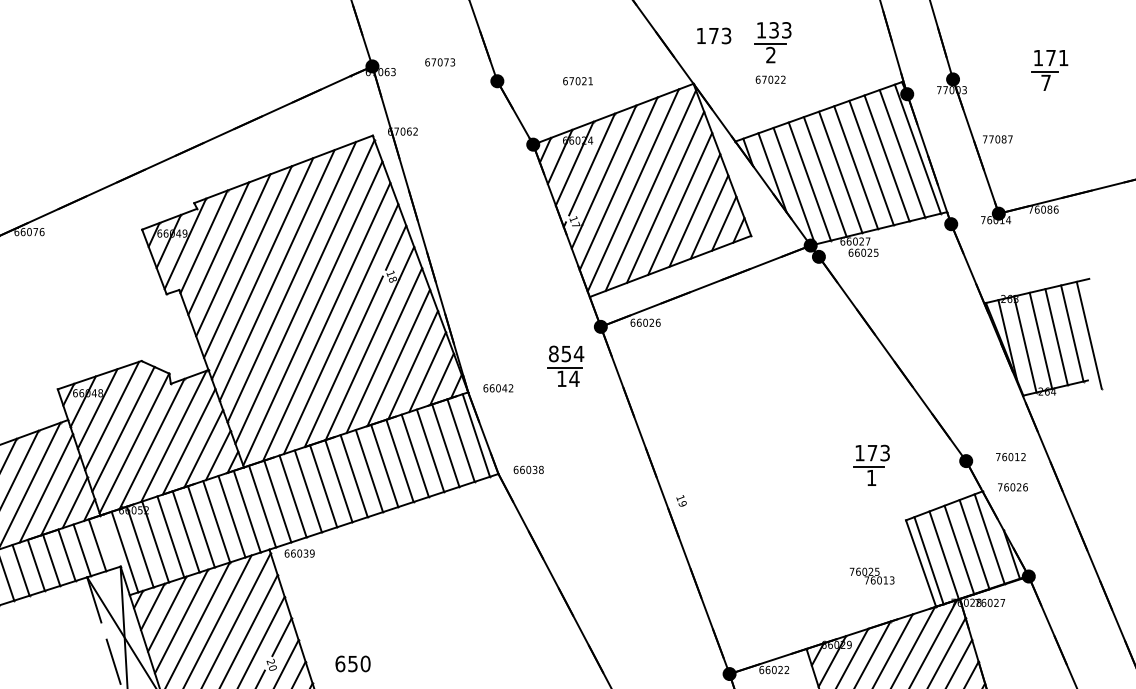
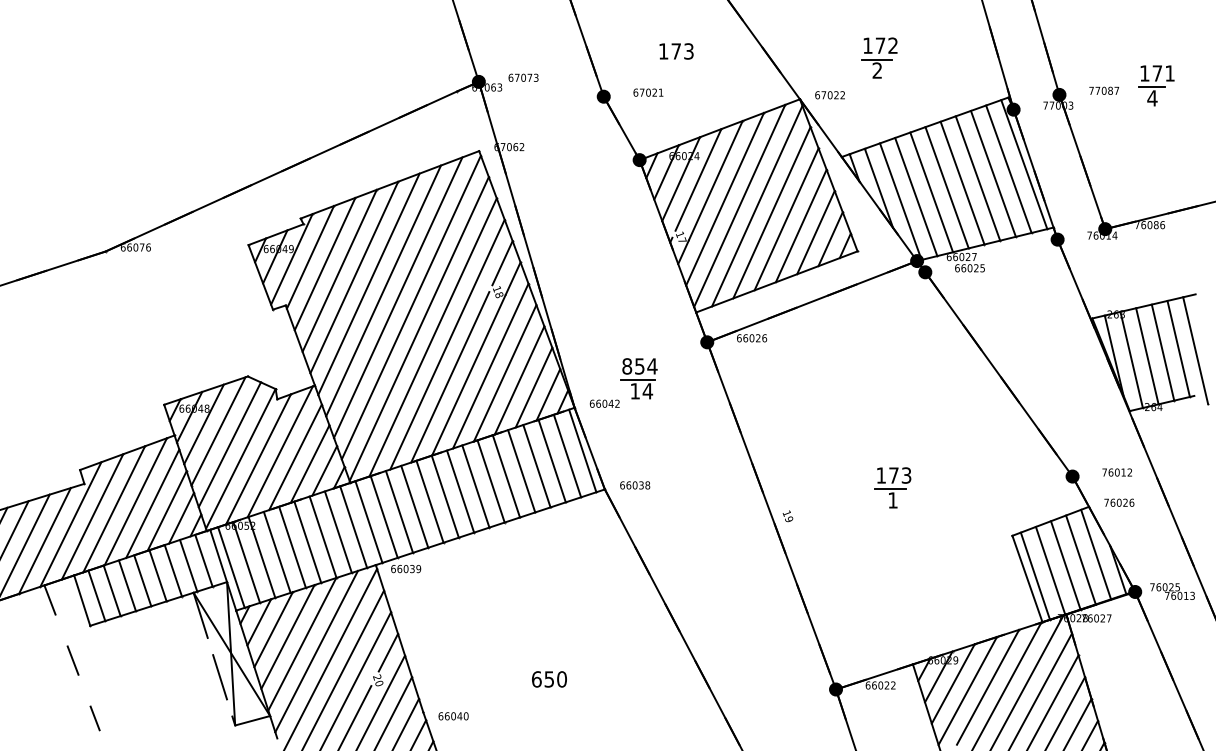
text: (780, 30) -> (886, 45), 133 -> 172
text: (714, 36) -> (676, 51), moved
text: (440, 62) -> (523, 77), moved
text: (770, 80) -> (829, 95), moved
text: (578, 81) -> (648, 92), moved
text: (1046, 83) -> (1152, 98), 7 -> 4
text: (998, 139) -> (1104, 90), moved
part: (565, 366) -> (638, 378), moved
part: (871, 465) -> (892, 487), moved
line: (112, 540) -> (218, 555), added
text: (872, 576) -> (1172, 591), moved
text: (353, 664) -> (549, 679), moved

